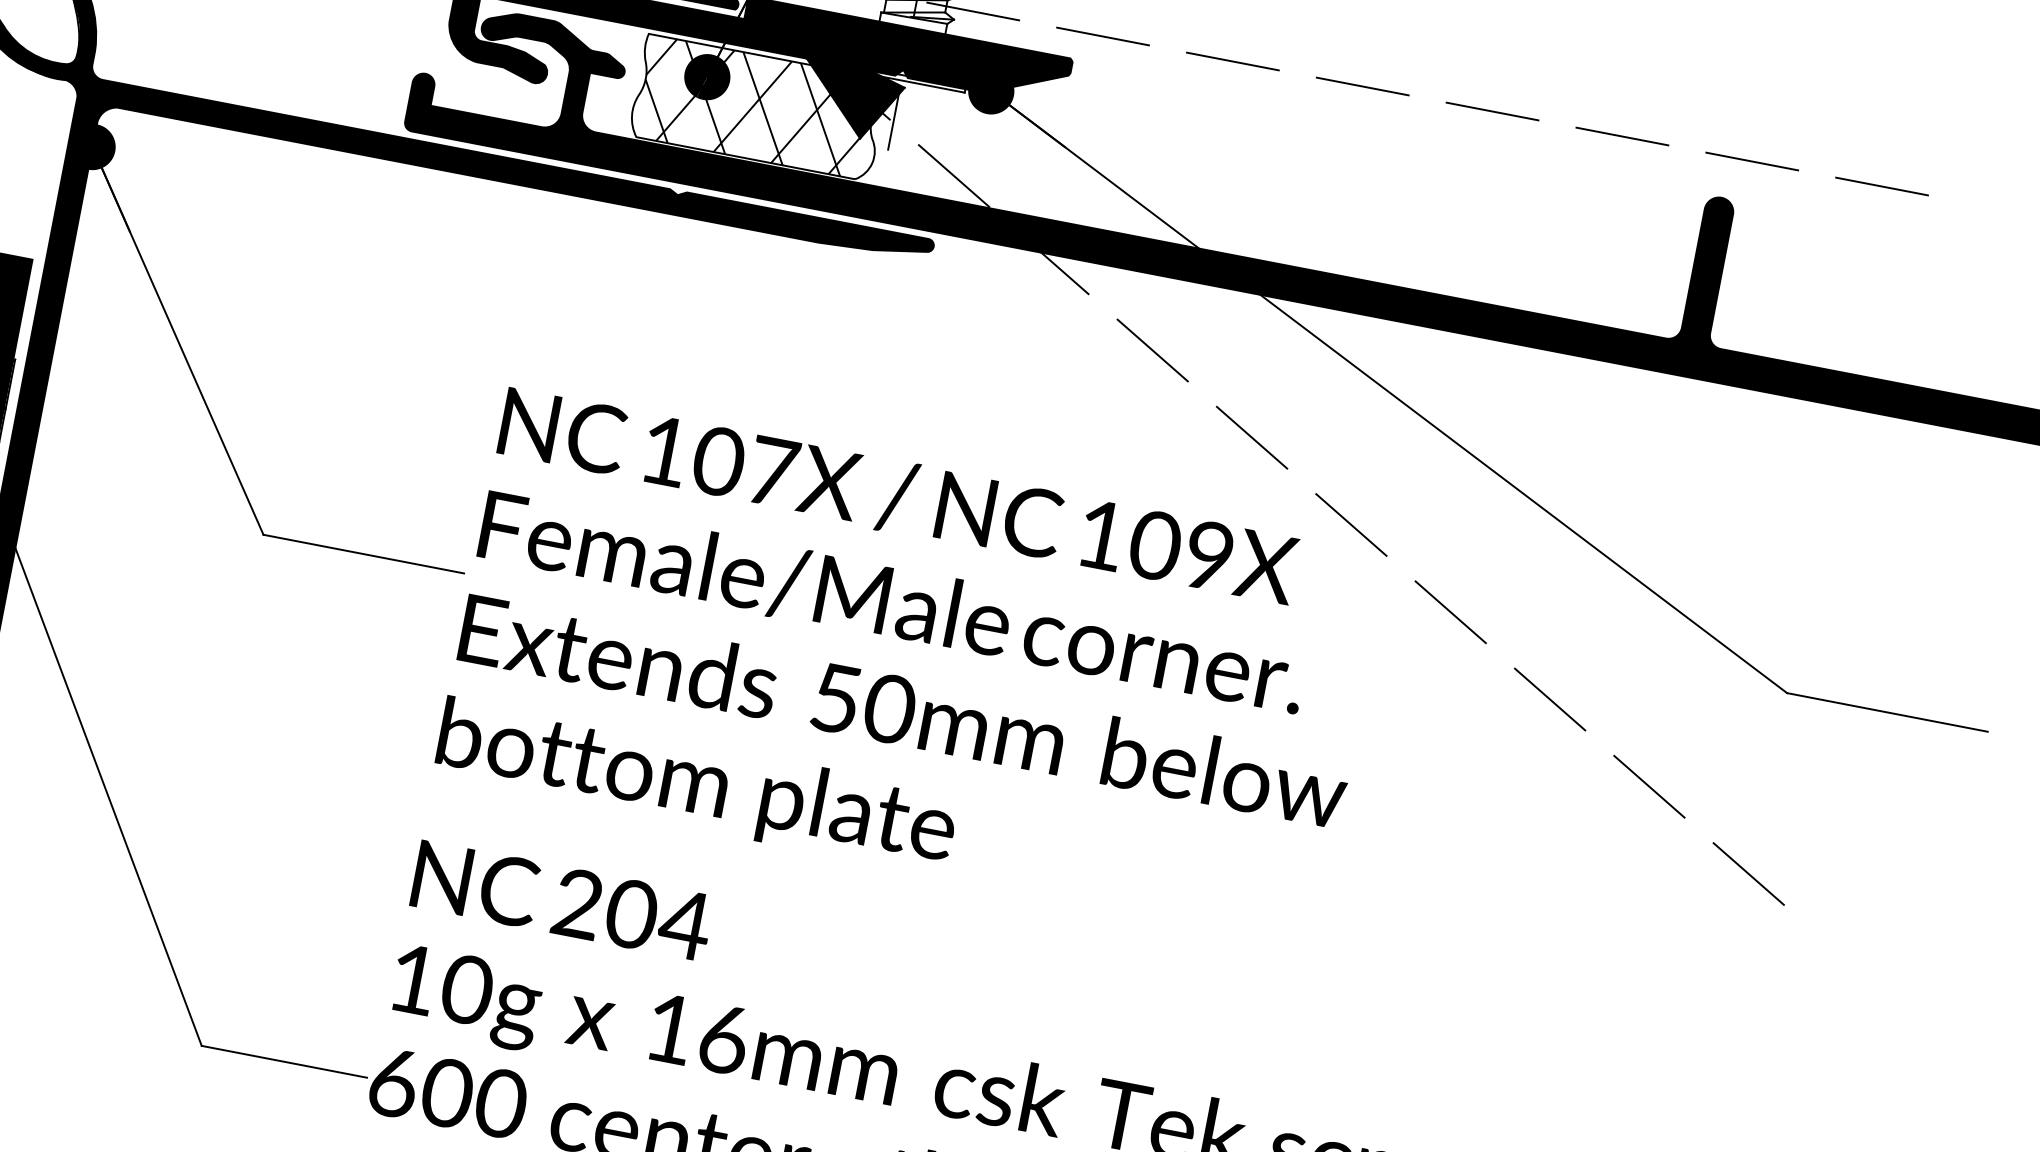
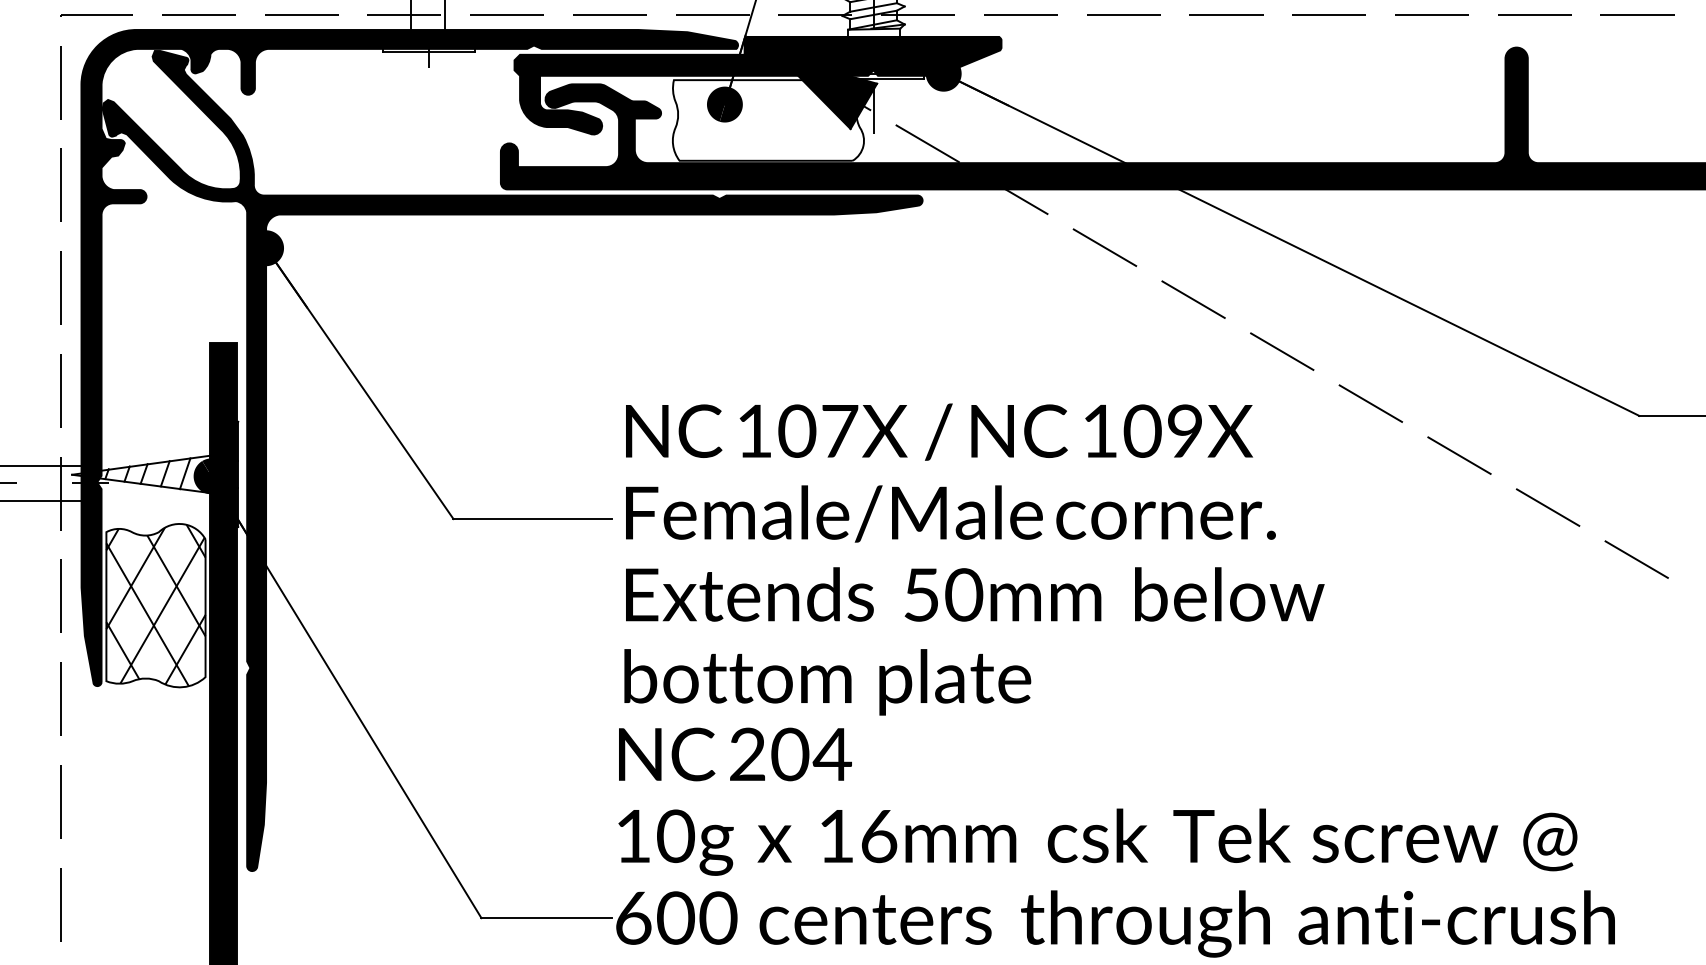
hatch: (757, 107) -> (767, 120), removed
text: (911, 666) -> (974, 559), moved

